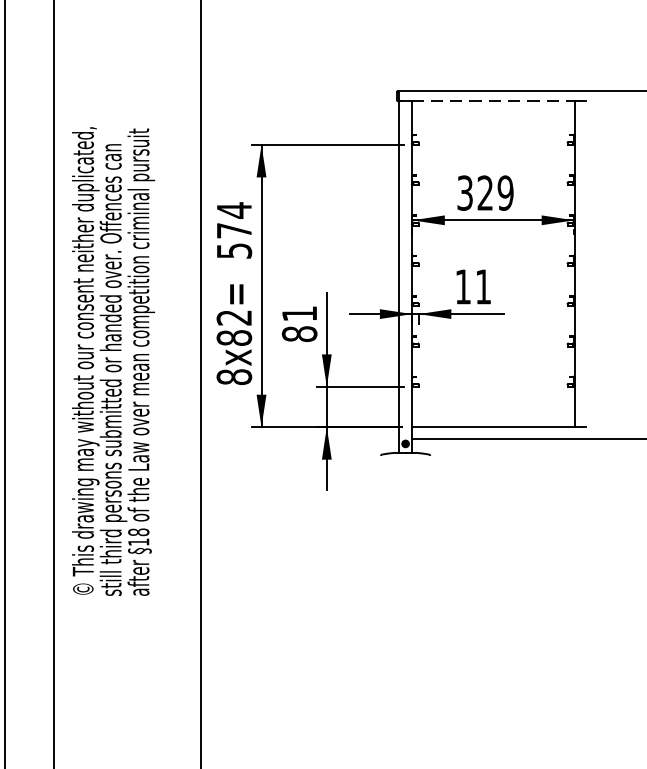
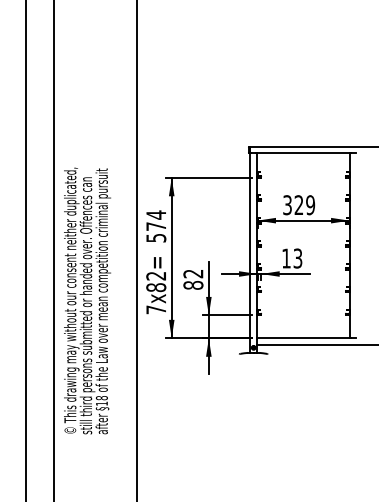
line: (493, 100) -> (303, 152), dashed -> solid
text: (482, 286) -> (297, 258), 11 -> 13
text: (299, 313) -> (193, 273), 81 -> 82
text: (234, 376) -> (156, 309), 8x82= -> 7x82=

